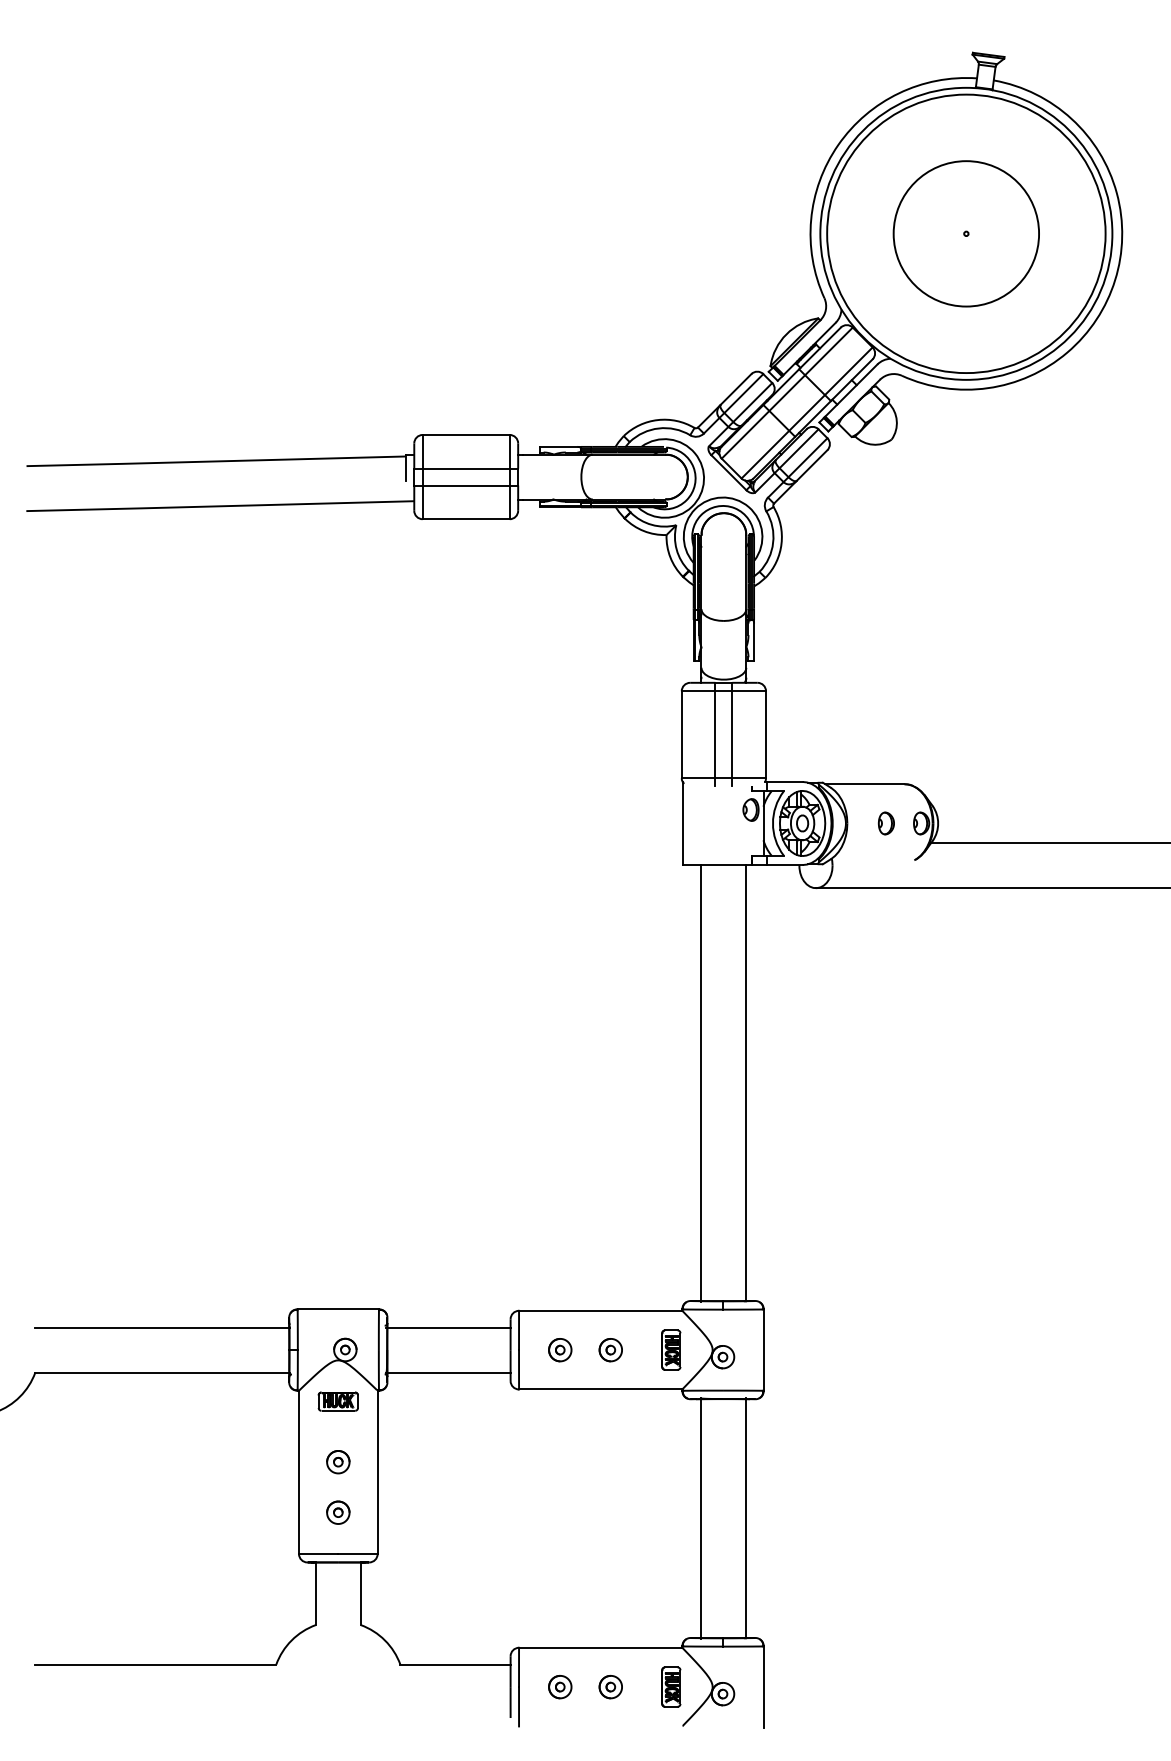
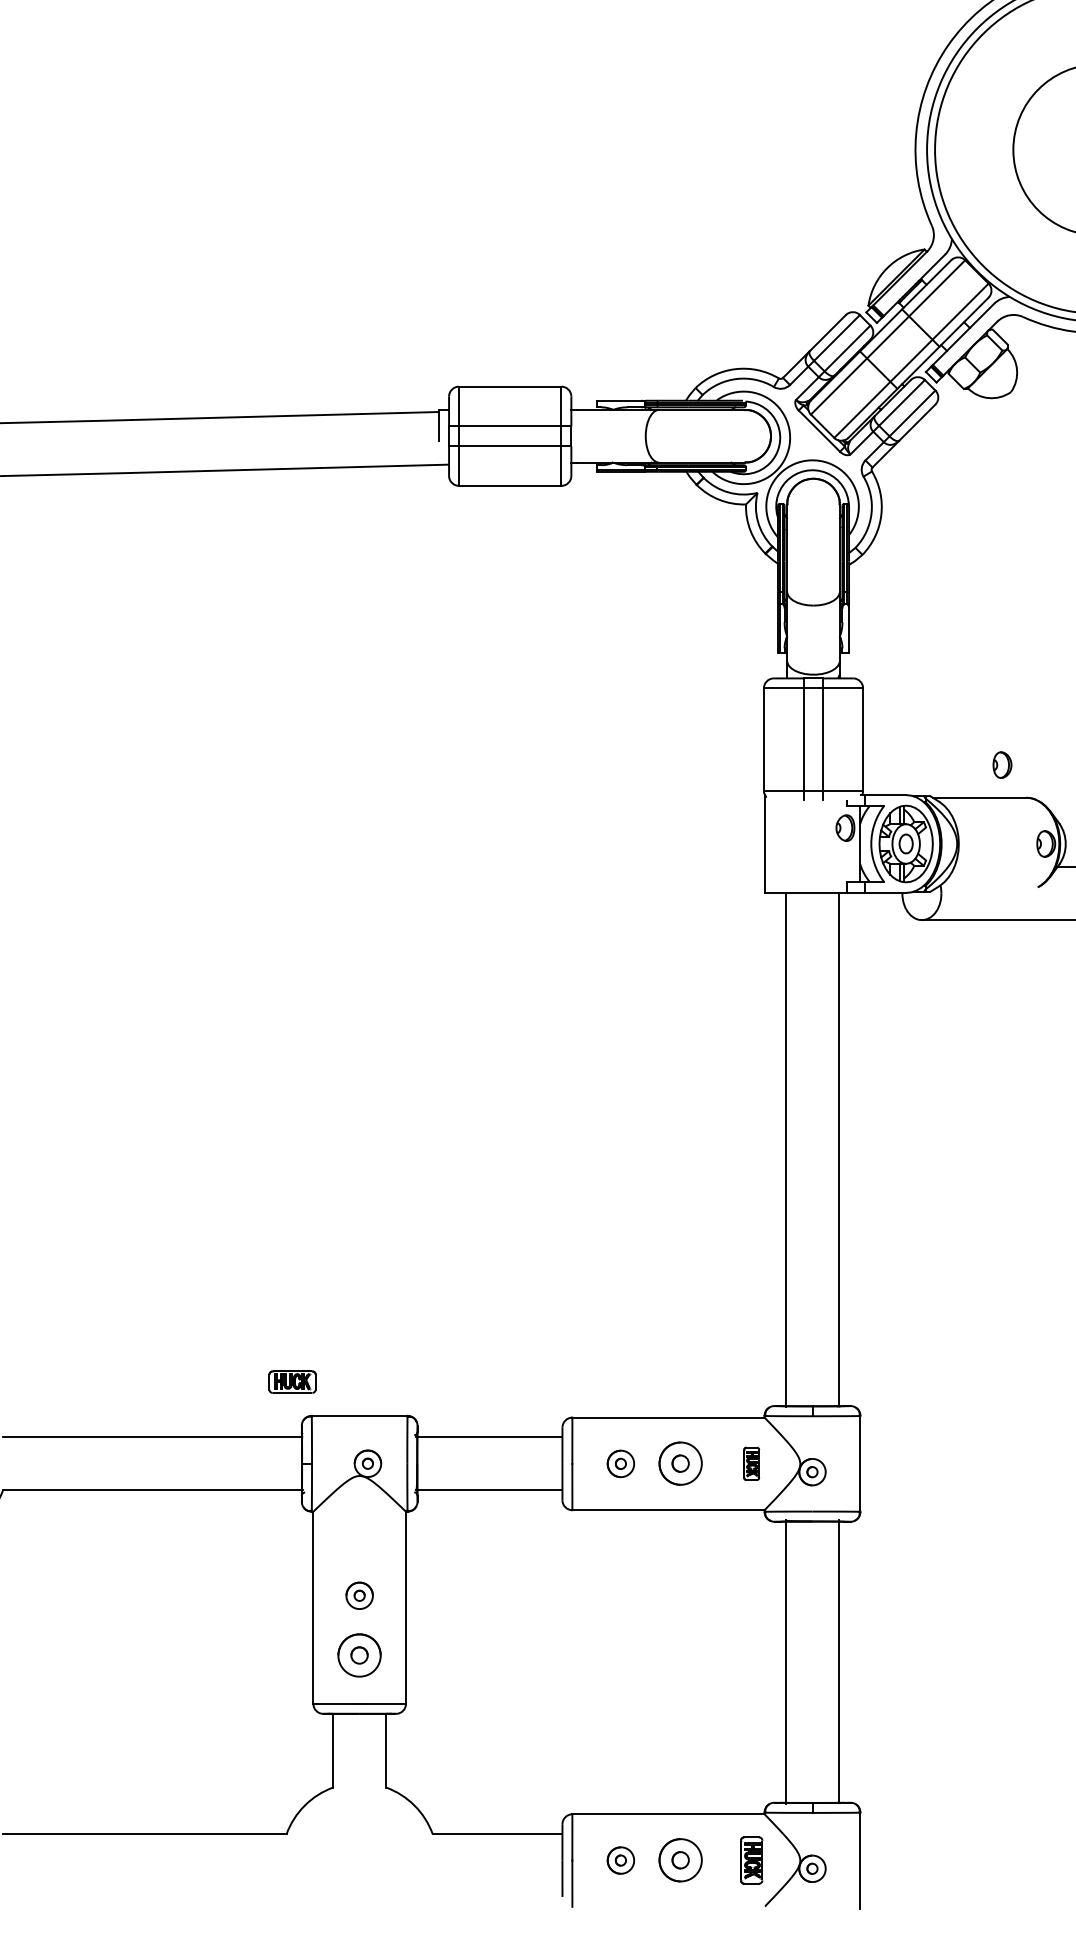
part: (885, 823) -> (1001, 765), moved
part: (671, 1349) -> (751, 1463), size x0.7
part: (610, 1350) -> (680, 1464), size x1.6
part: (337, 1401) -> (291, 1381), moved
part: (338, 1512) -> (359, 1655), size x1.6
part: (610, 1687) -> (680, 1861), size x1.6

